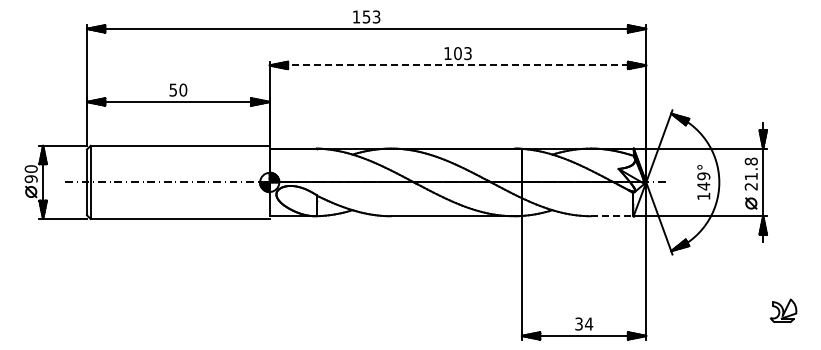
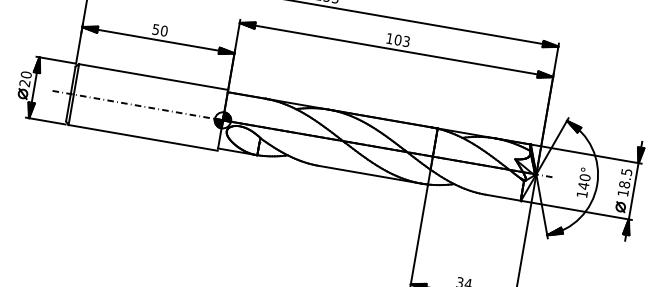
line: (458, 65) -> (396, 50), dashed -> solid
text: (750, 173) -> (624, 182), 21.8 -> 18.5
text: (703, 176) -> (584, 177), 149° -> 140°
text: (30, 179) -> (24, 83), 90 -> 20
line: (612, 216) -> (503, 197), dashed -> solid

